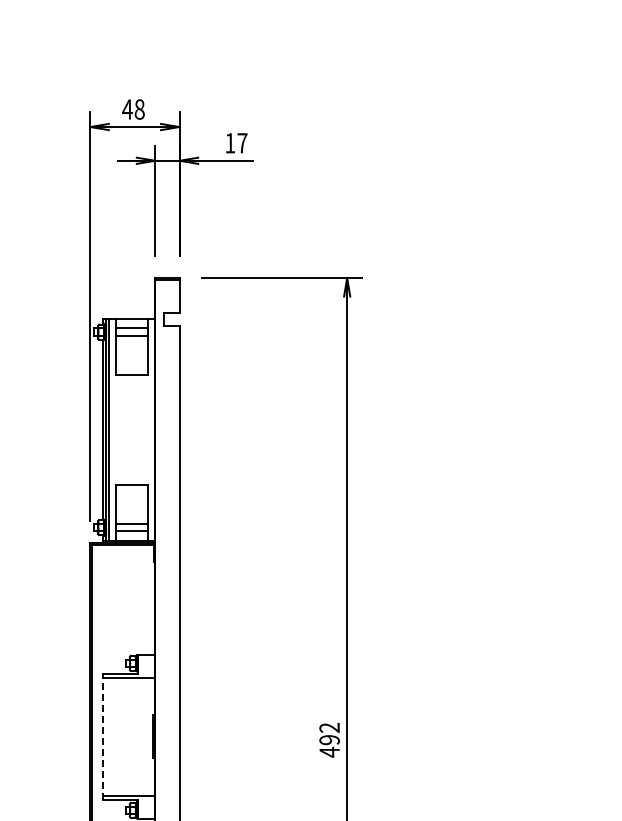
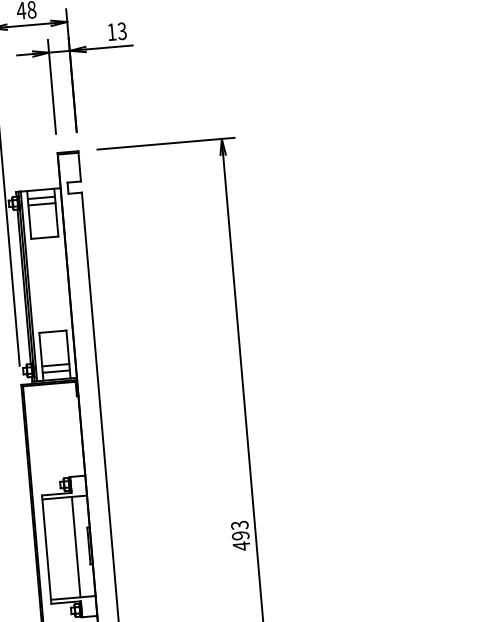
text: (242, 142) -> (122, 30), 17 -> 13
text: (329, 727) -> (239, 525), 492 -> 493
line: (103, 736) -> (46, 549), dashed -> solid
line: (137, 736) -> (75, 546), added

